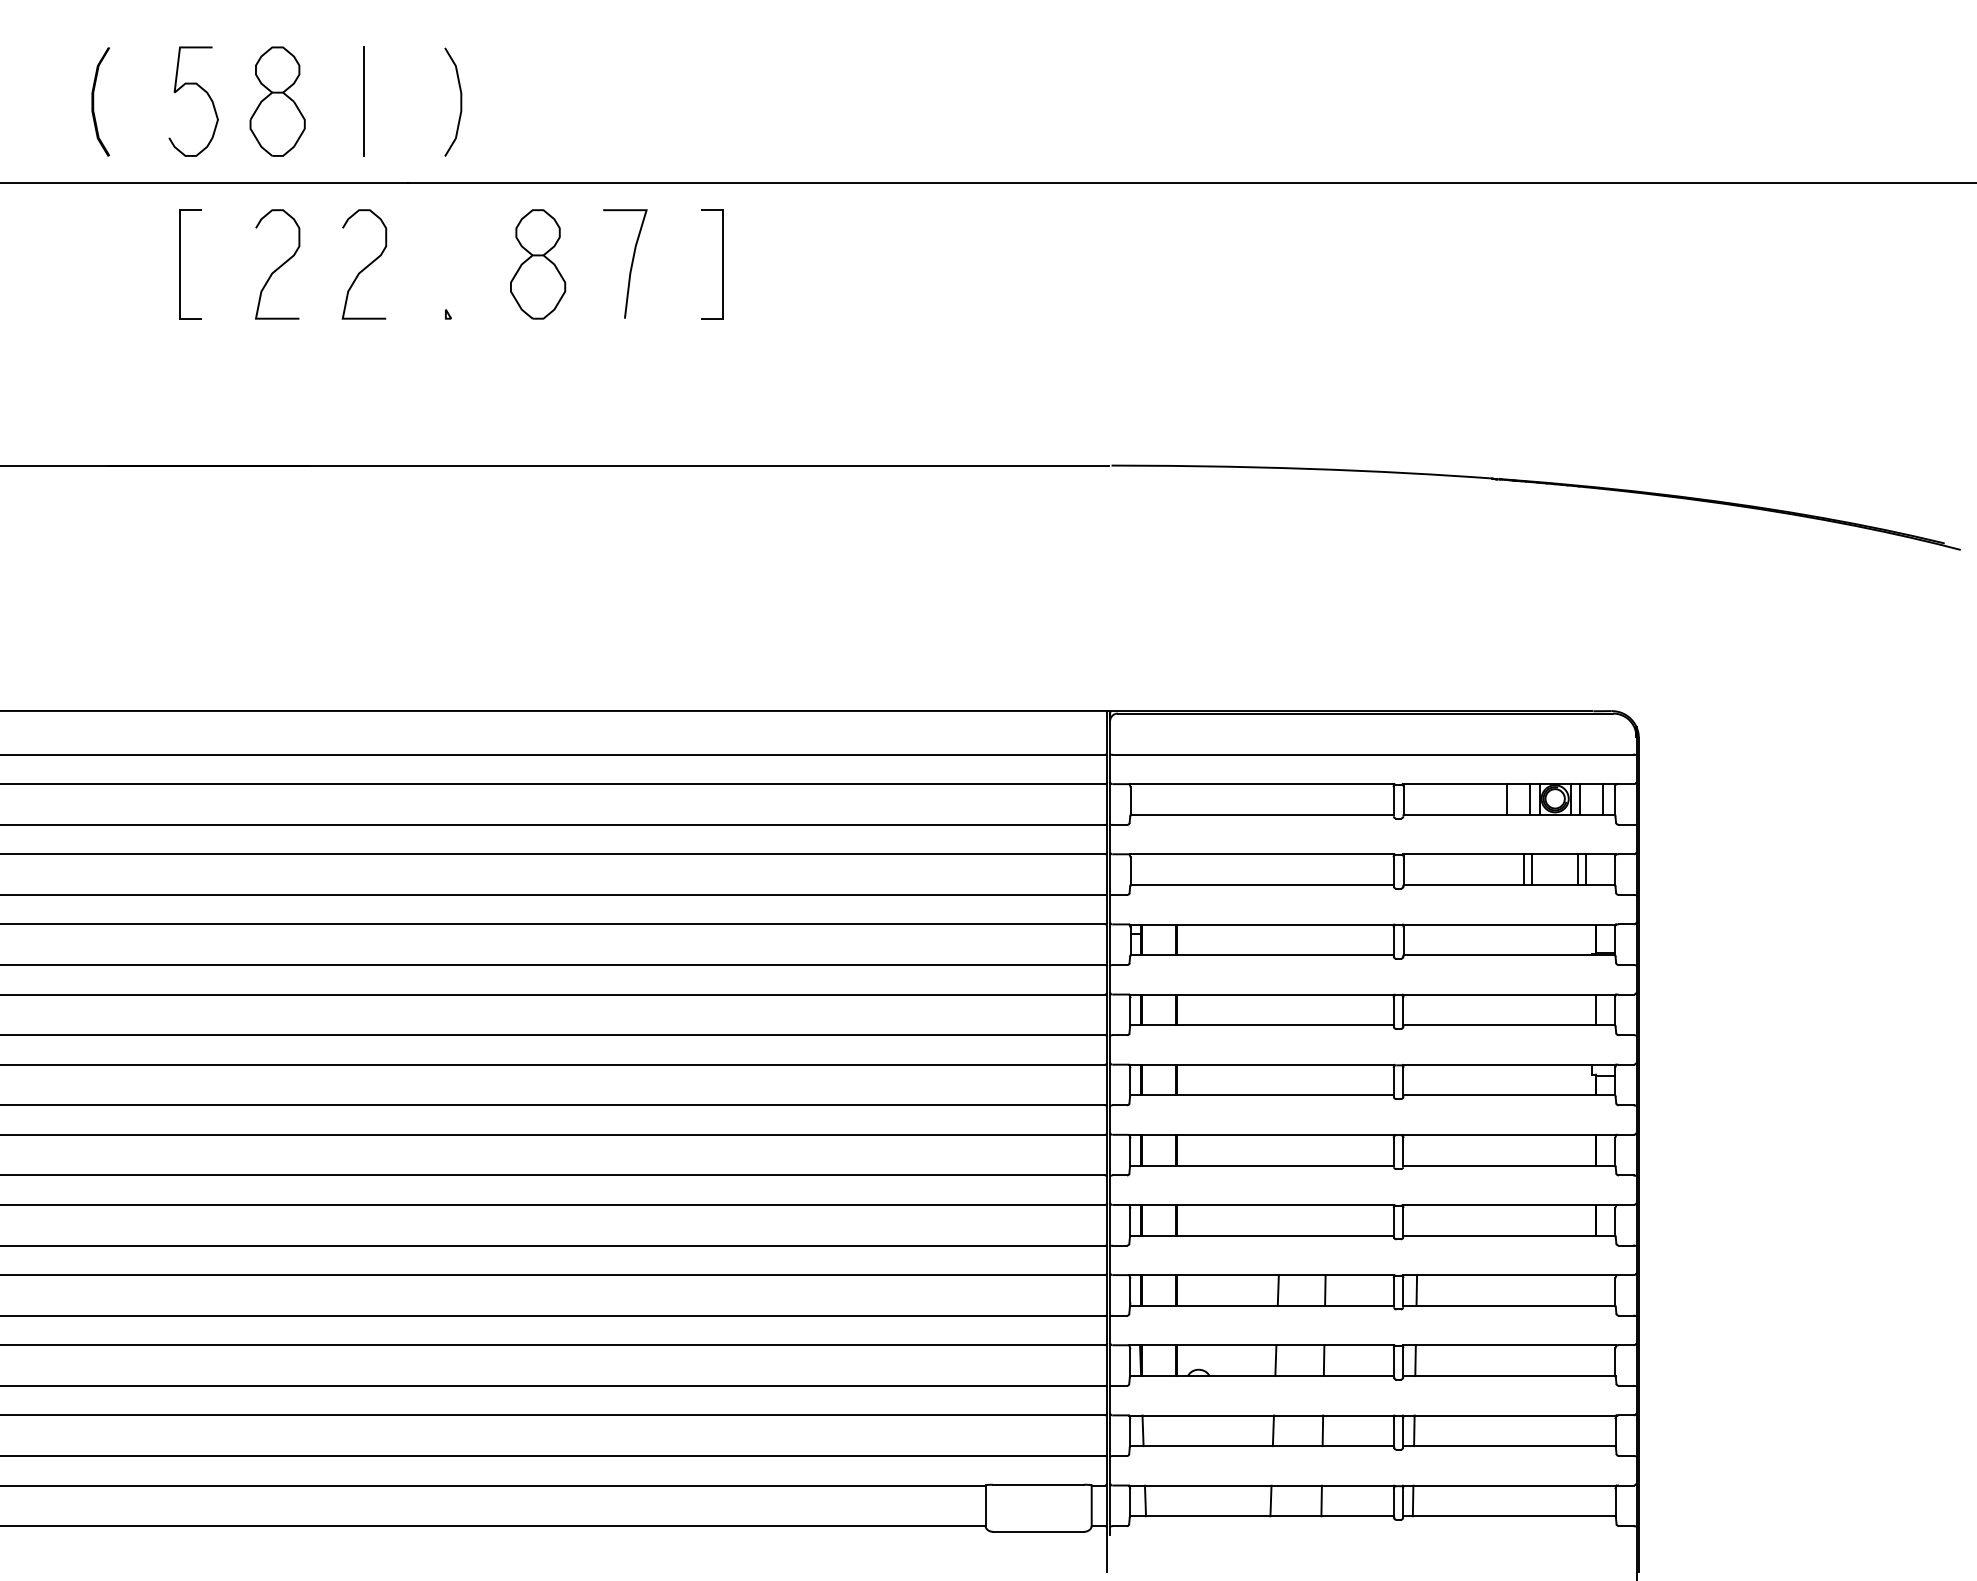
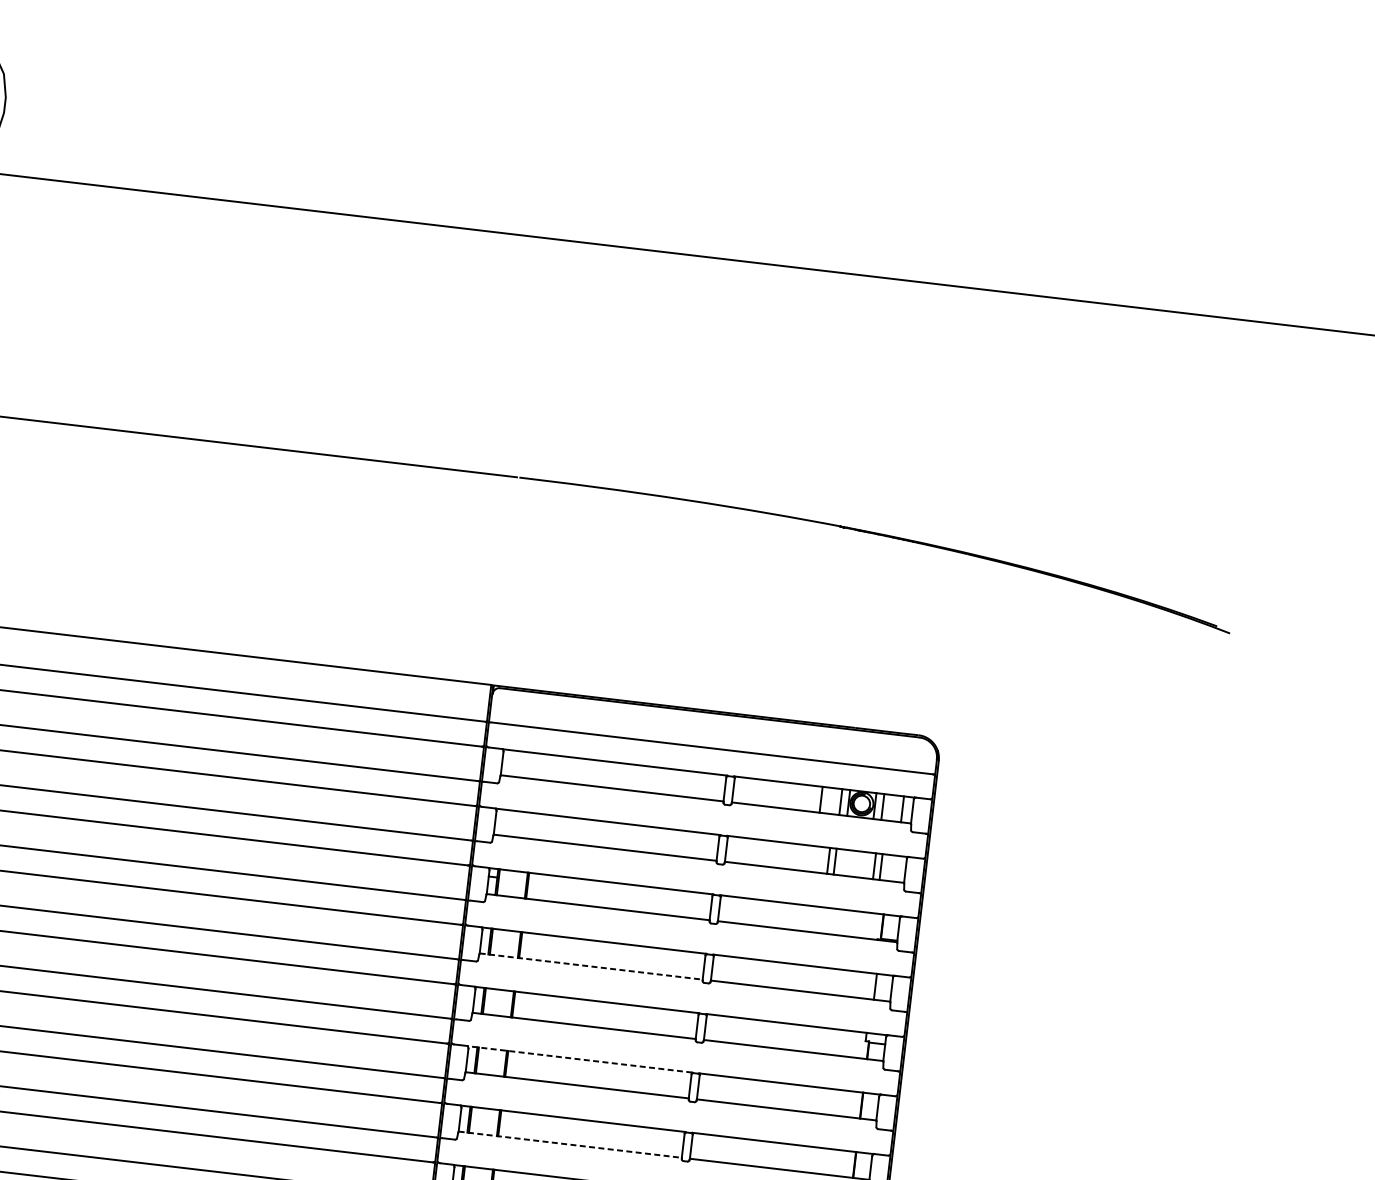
part: (538, 264) -> (54, 250), removed
line: (722, 264) -> (209, 268), removed
curve: (630, 266) -> (131, 261), removed
line: (1262, 1025) -> (591, 966), solid -> dashed
line: (1261, 1135) -> (579, 1059), solid -> dashed
line: (1262, 1235) -> (570, 1144), solid -> dashed

